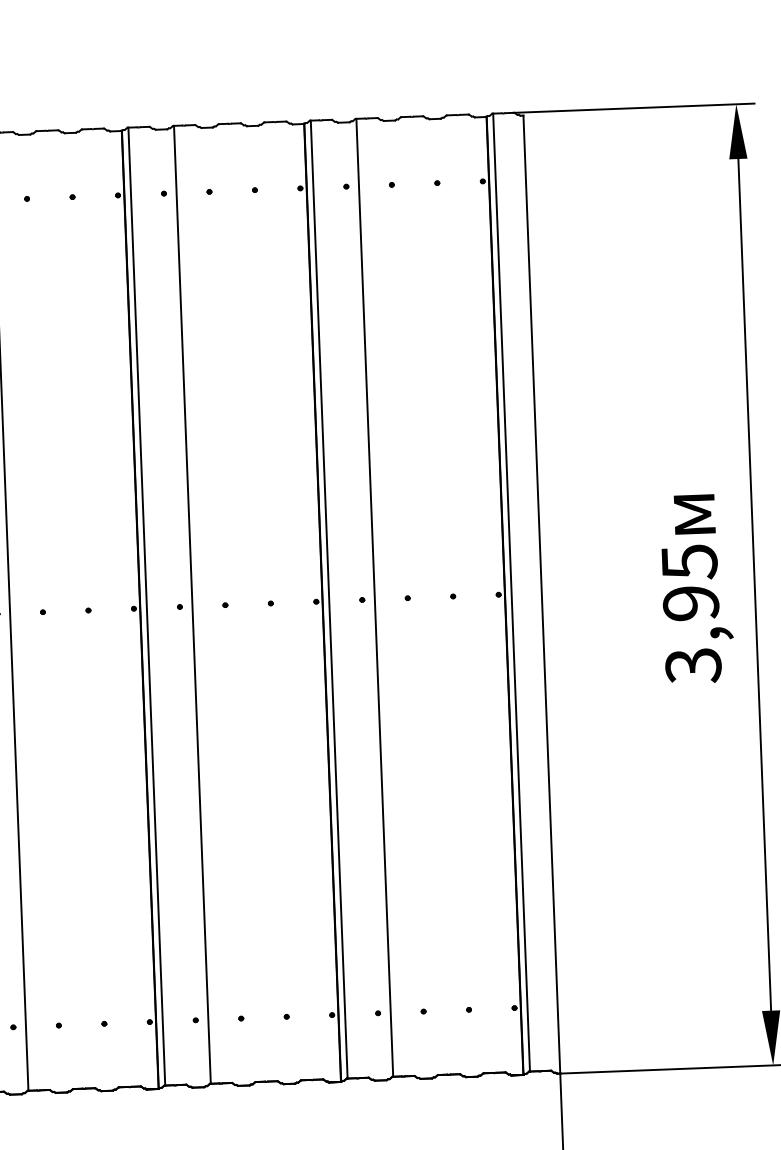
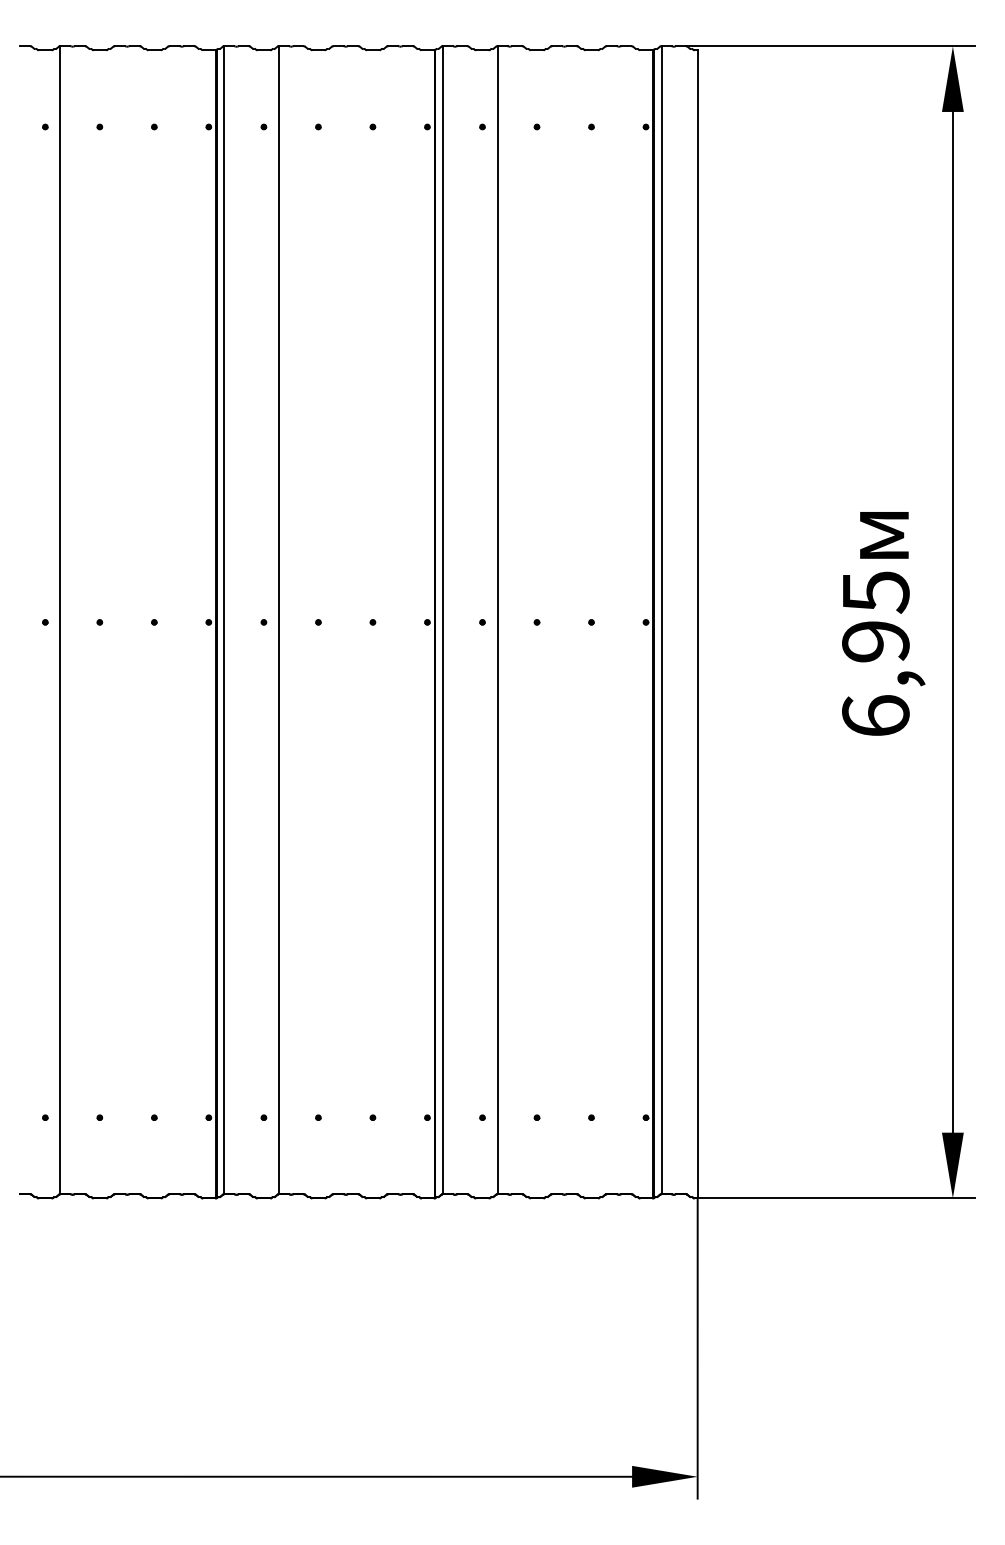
text: (693, 665) -> (875, 716), 3,95 -> 6,95

